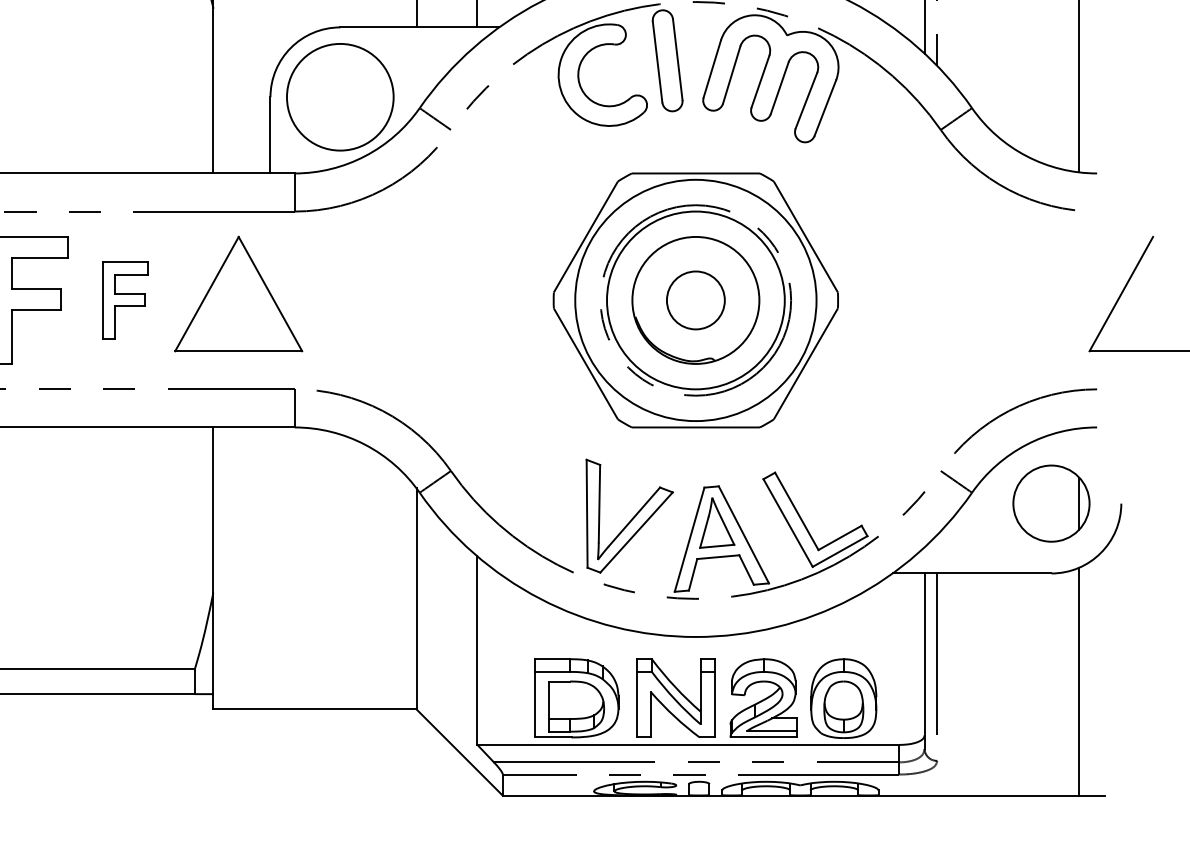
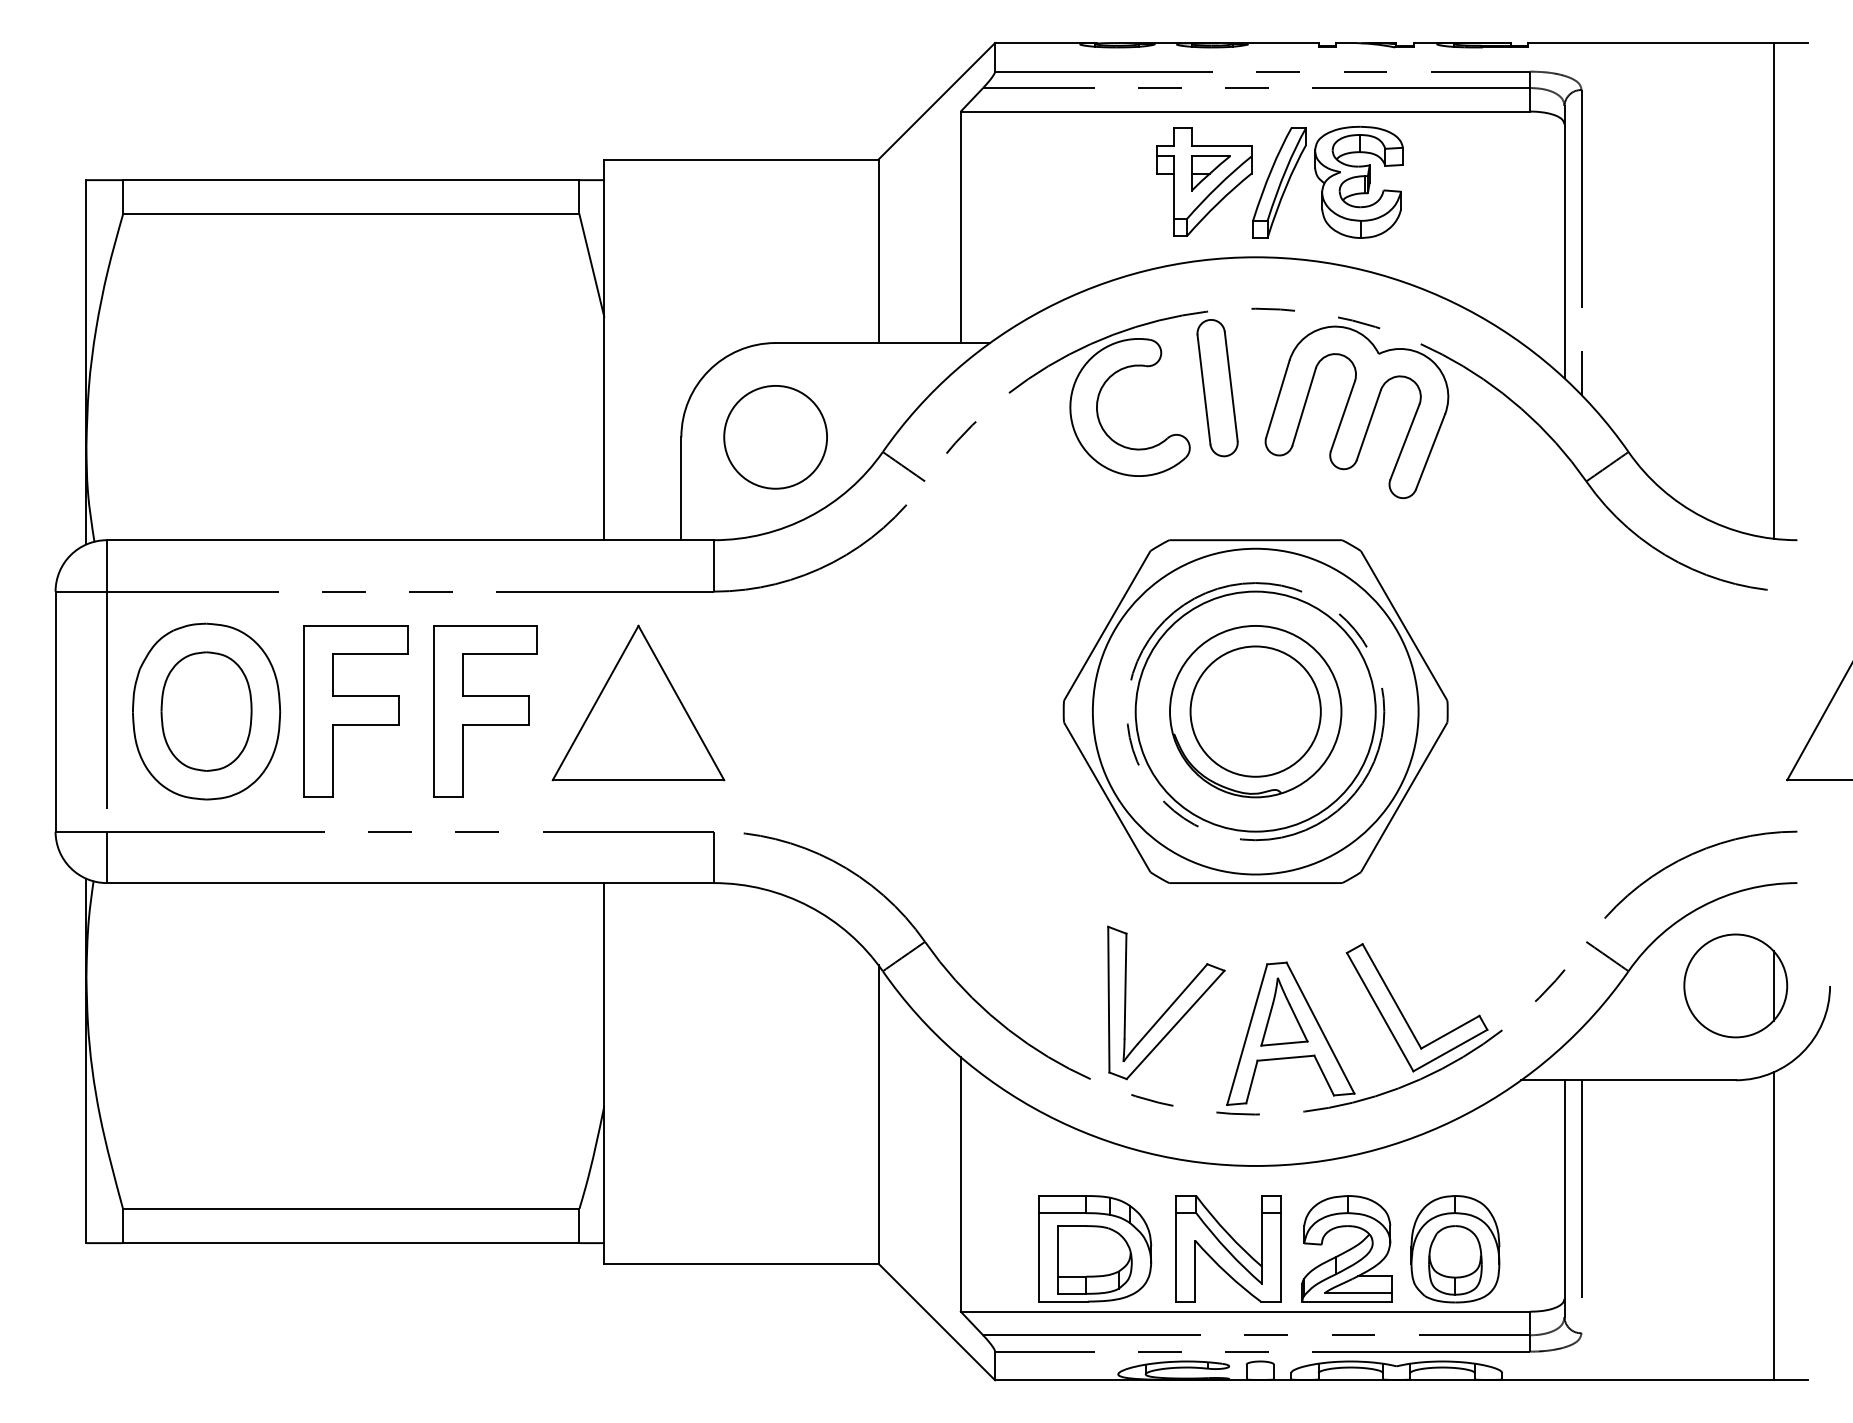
circle: (340, 96) -> (775, 436), size x0.71
part: (125, 300) -> (485, 711), size x1.67
circle: (695, 300) -> (1255, 711), size x1.67

